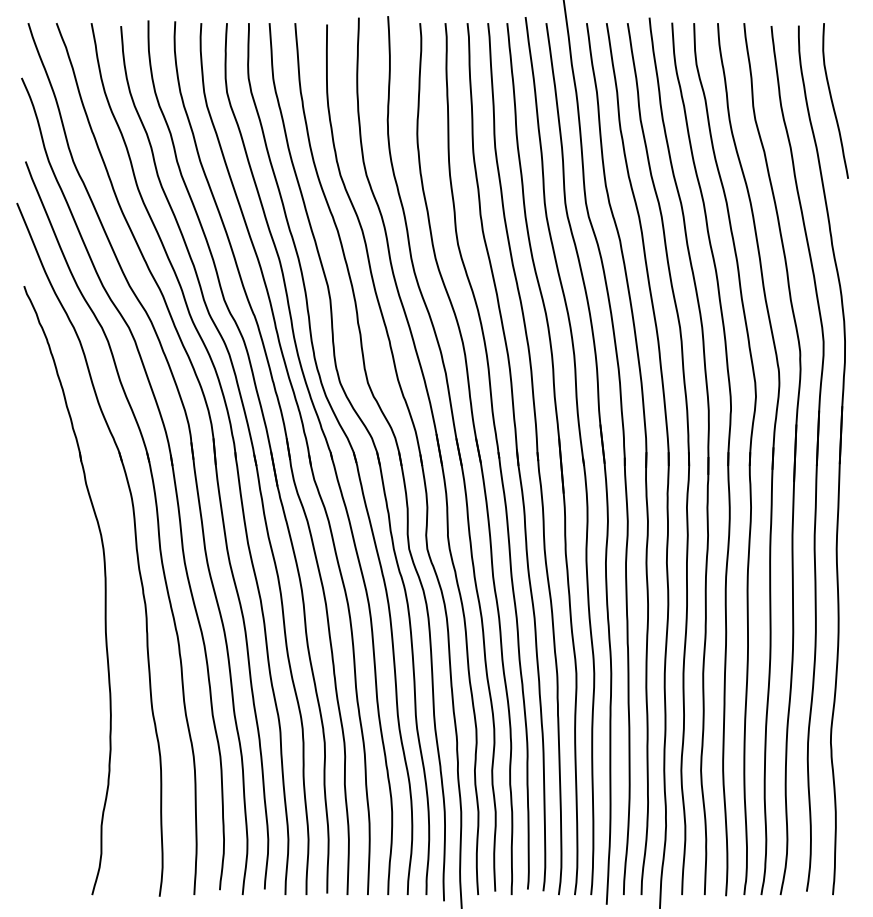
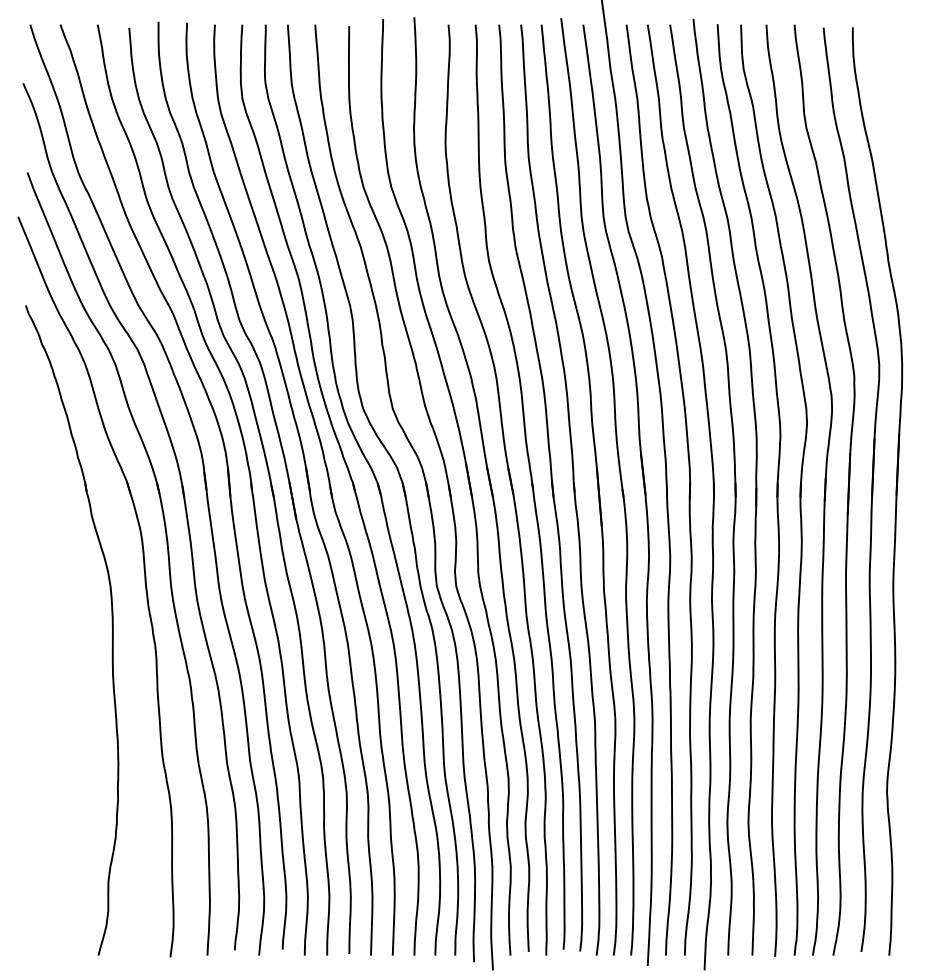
curve: (833, 101) -> (889, 108), removed

